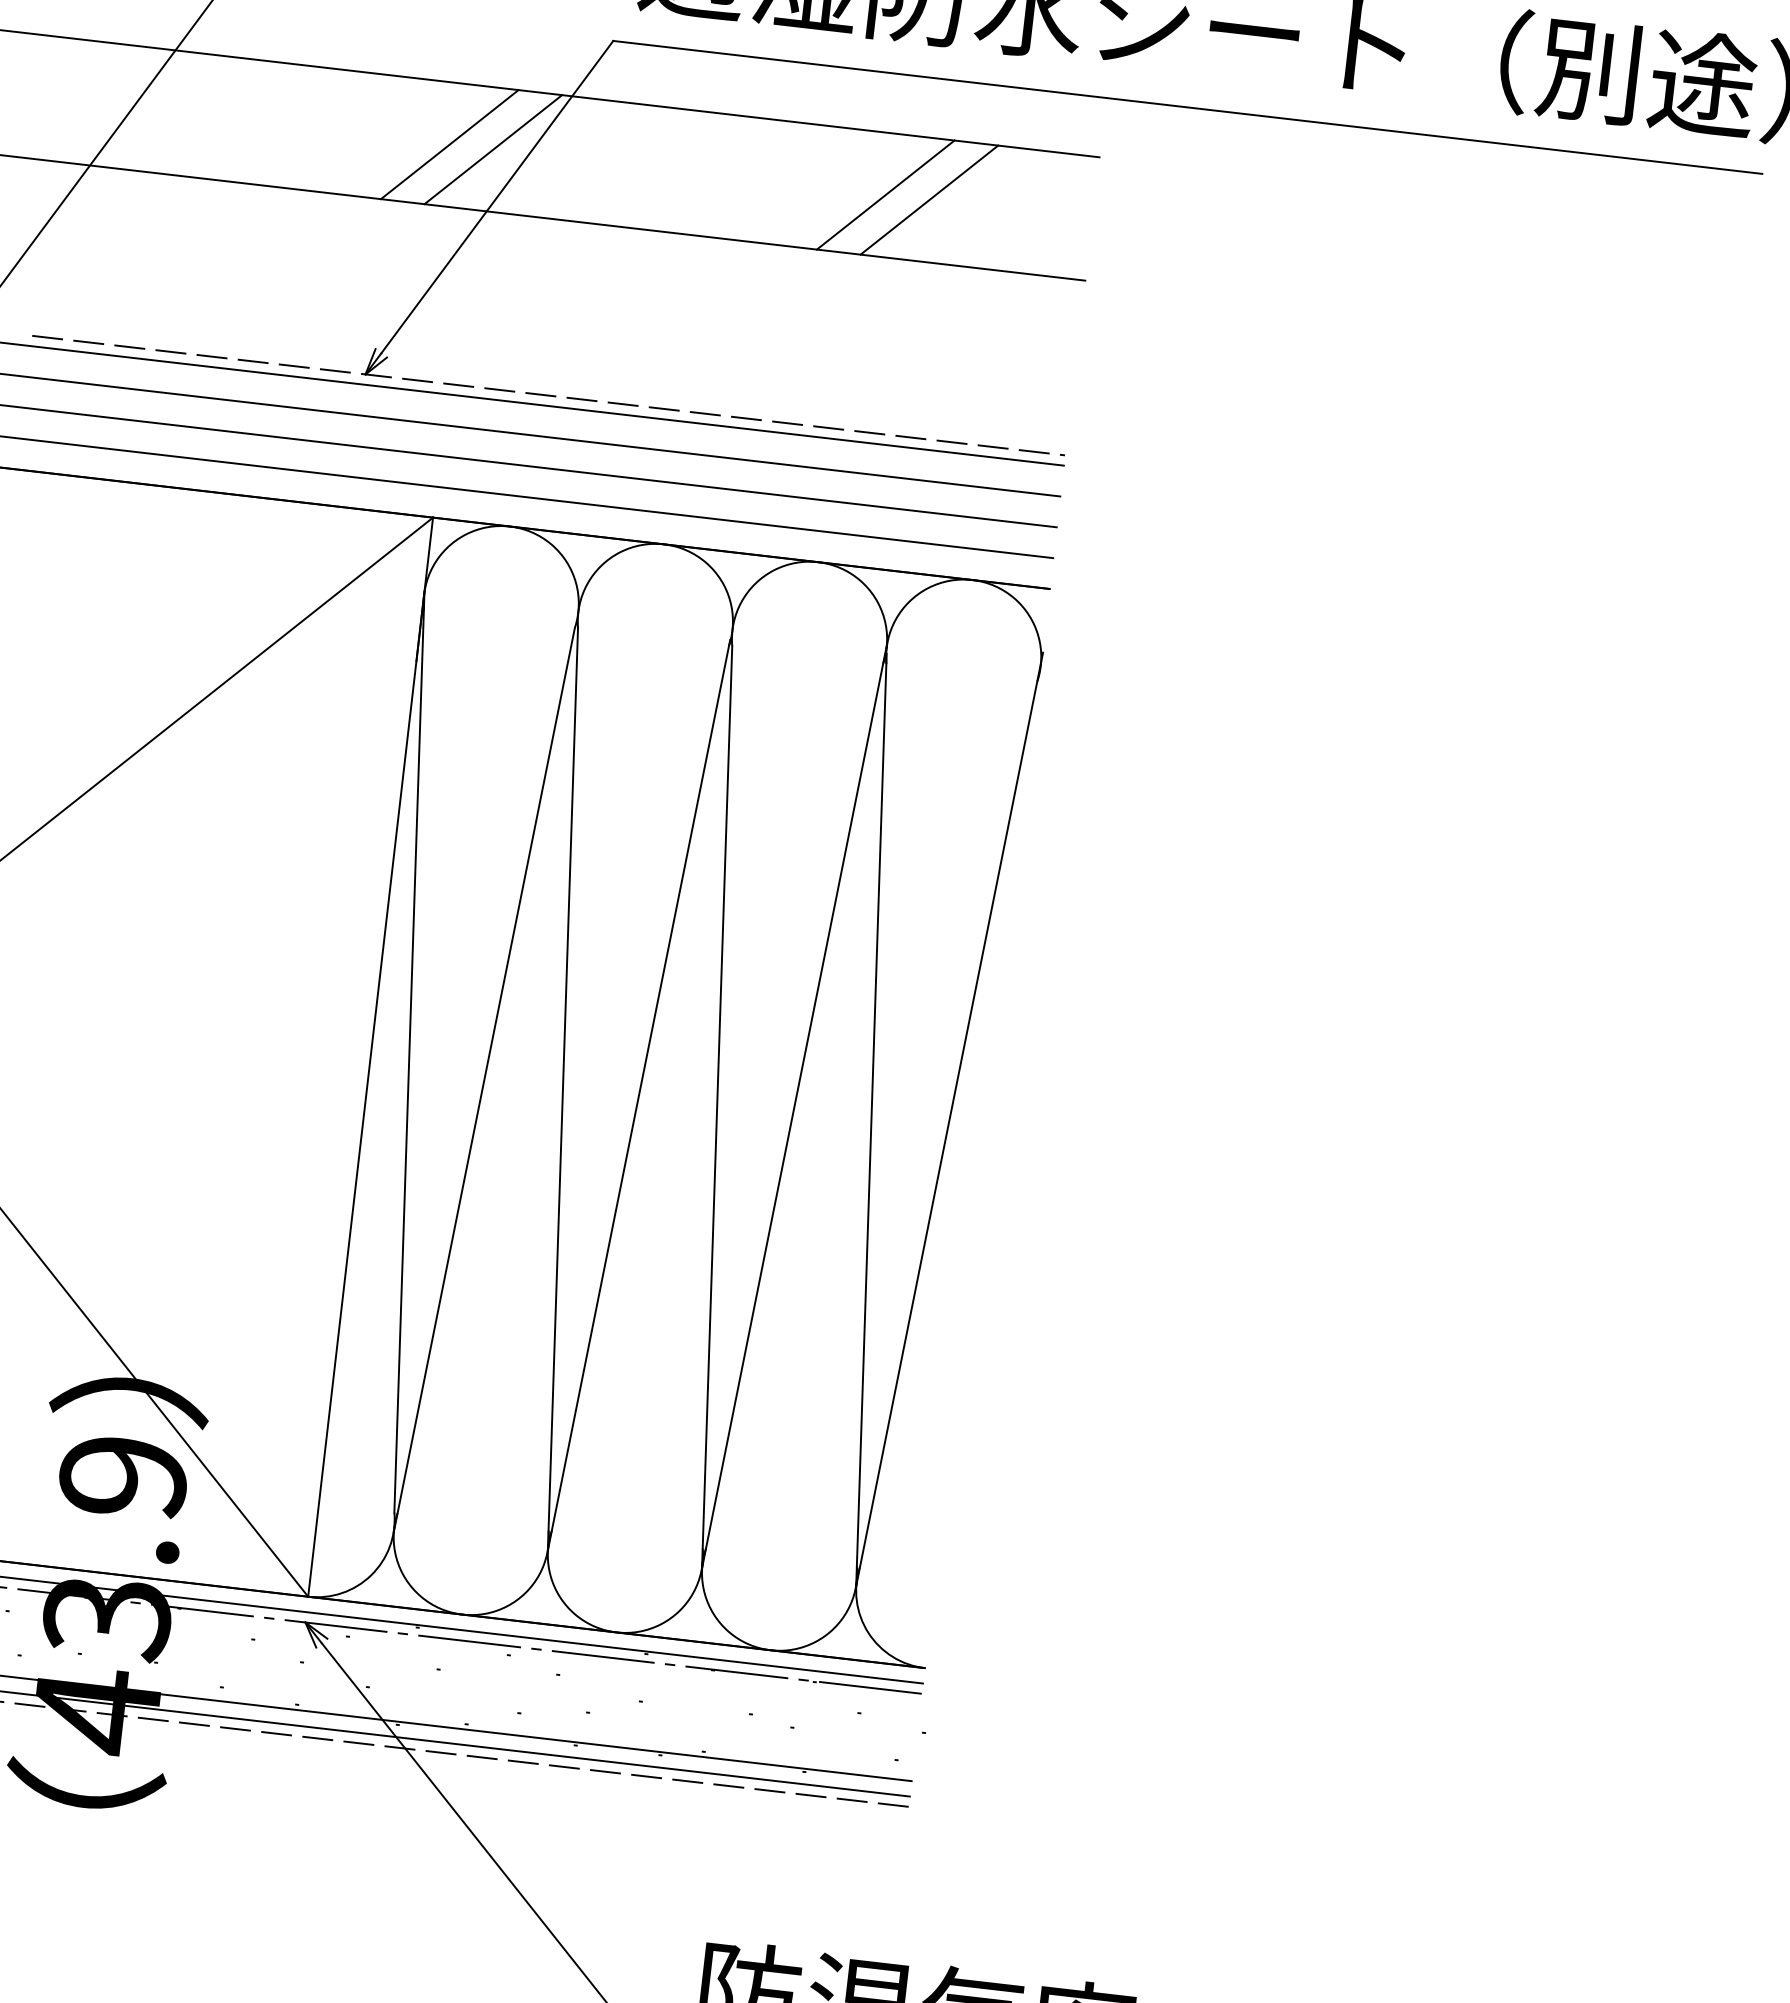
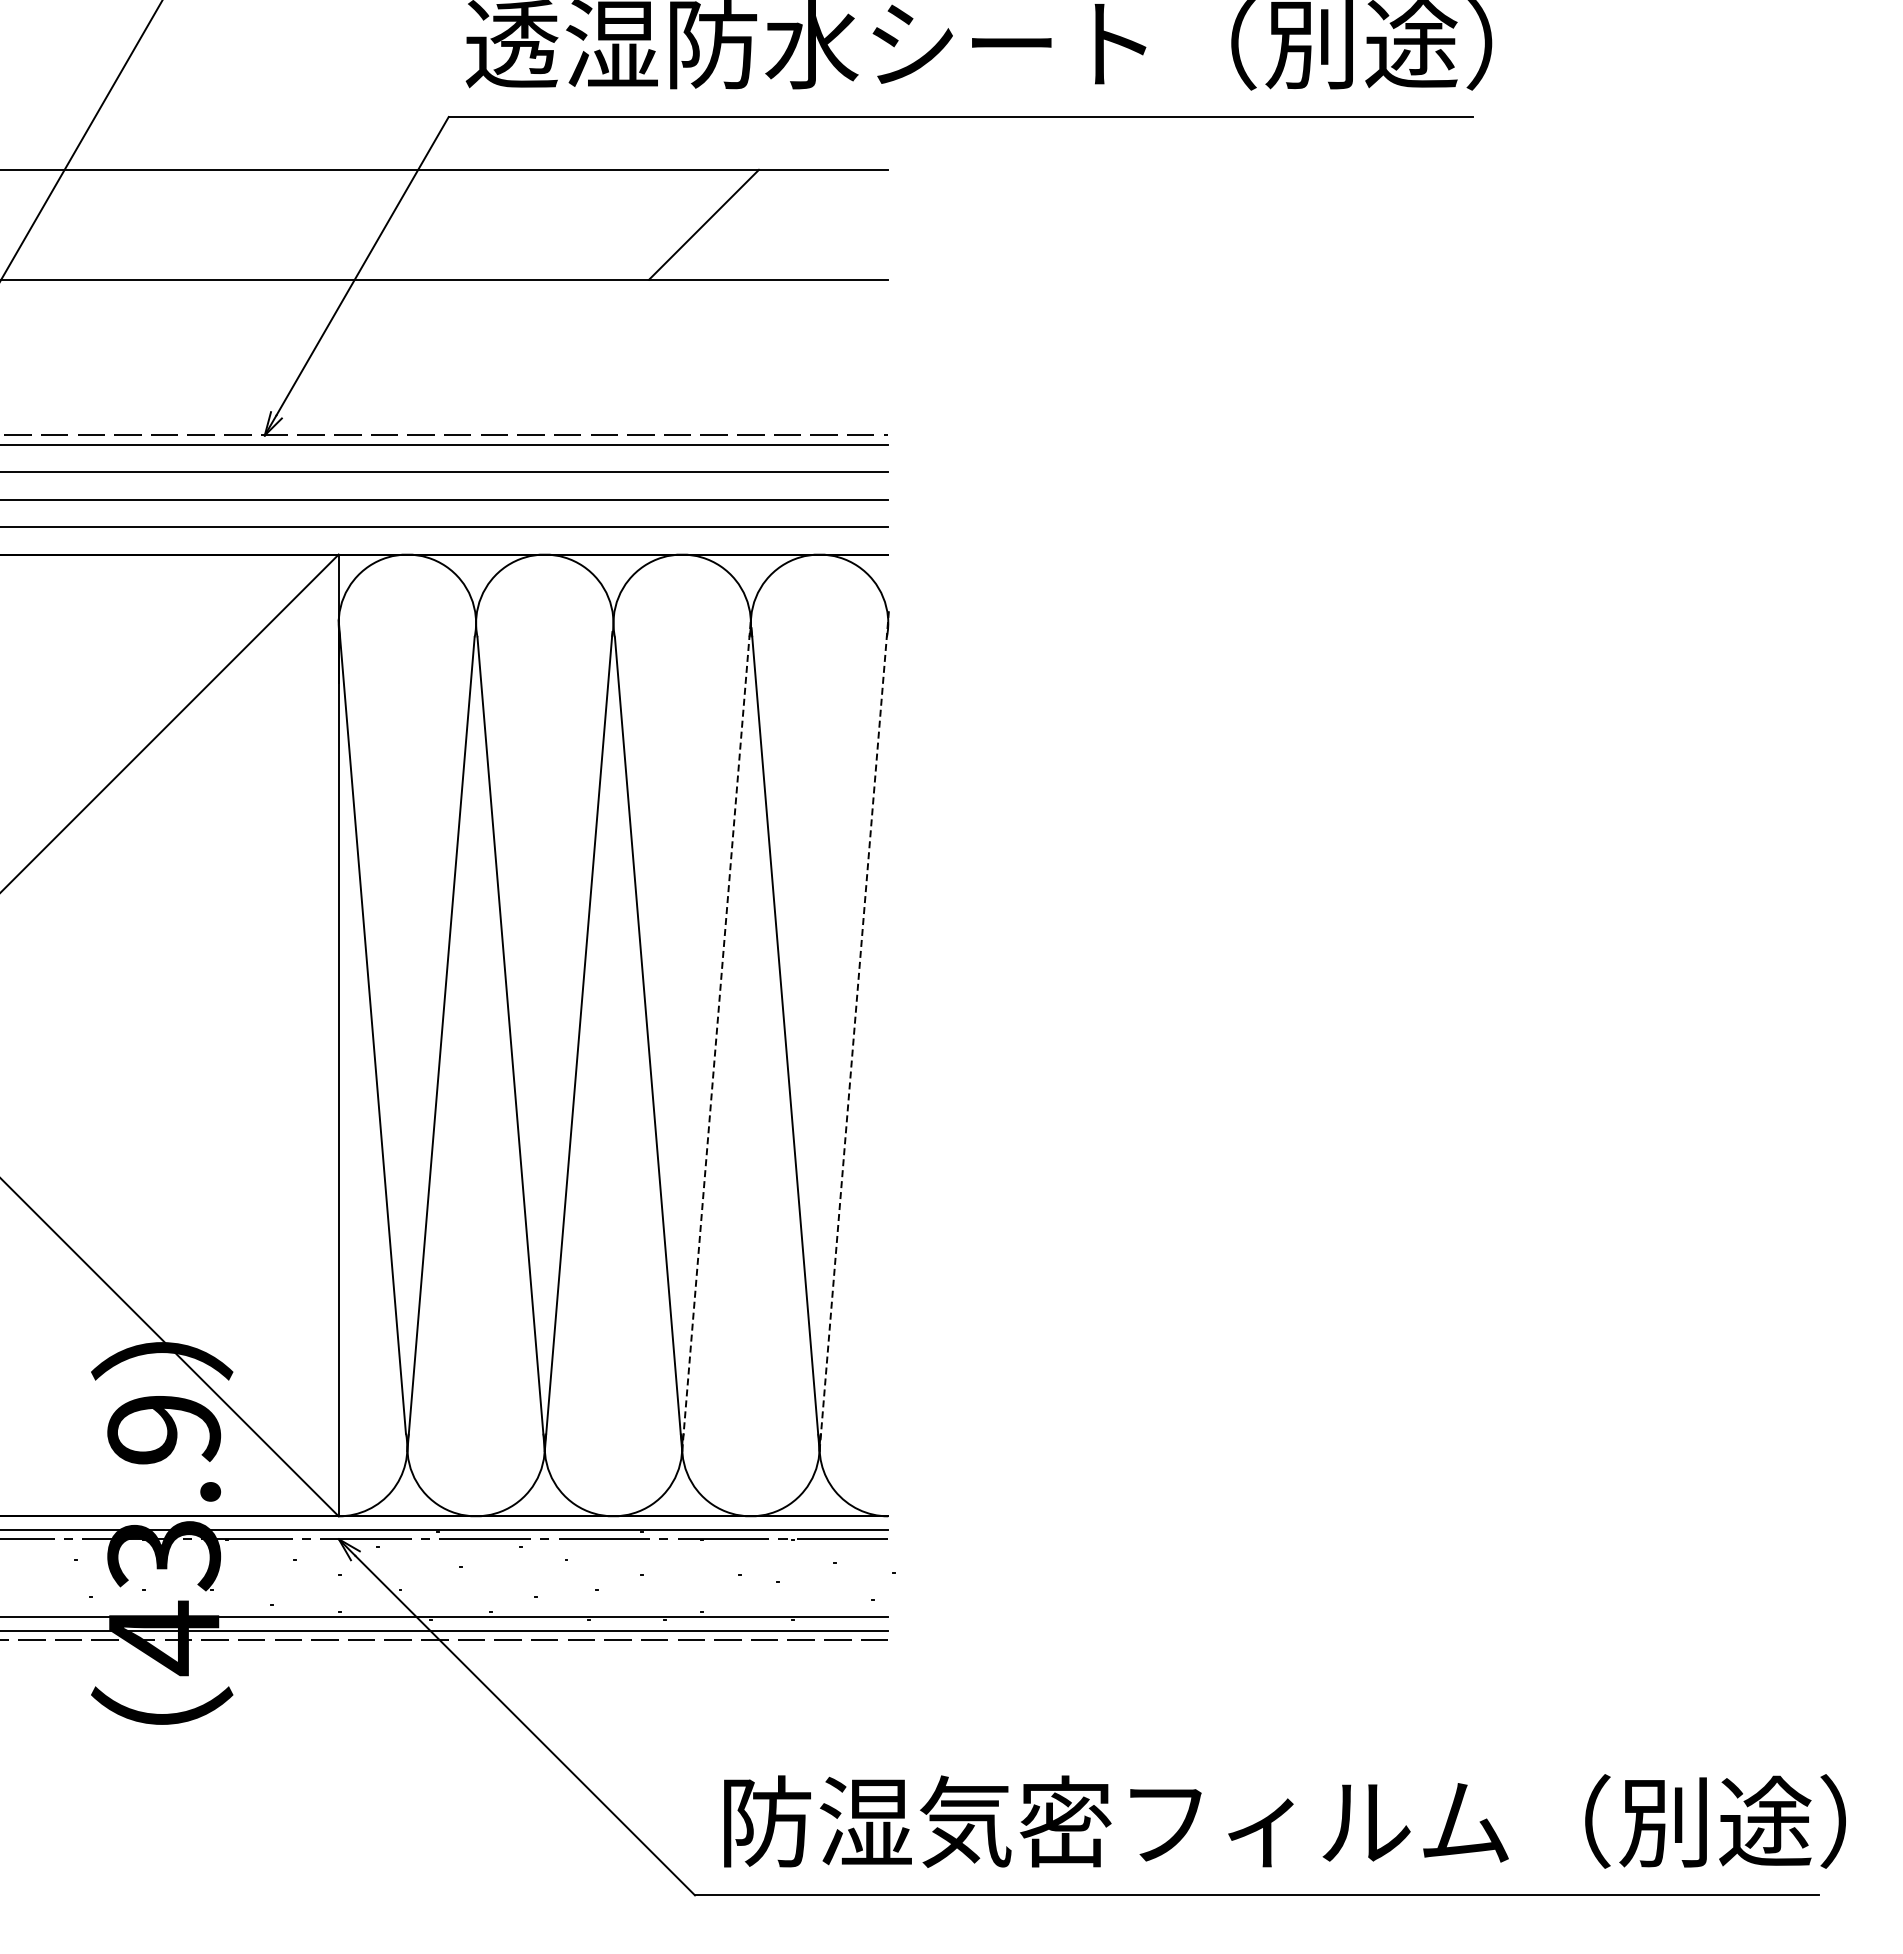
line: (449, 144) -> (315, 224), removed
line: (493, 149) -> (354, 224), removed
line: (928, 199) -> (742, 224), removed
line: (794, 1105) -> (716, 1034), solid -> dashed
line: (949, 1118) -> (854, 1030), solid -> dashed

